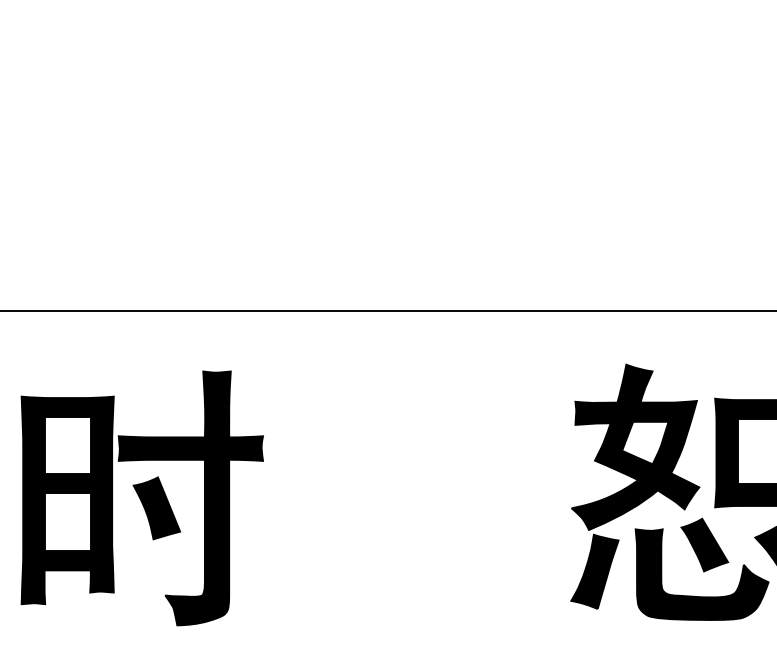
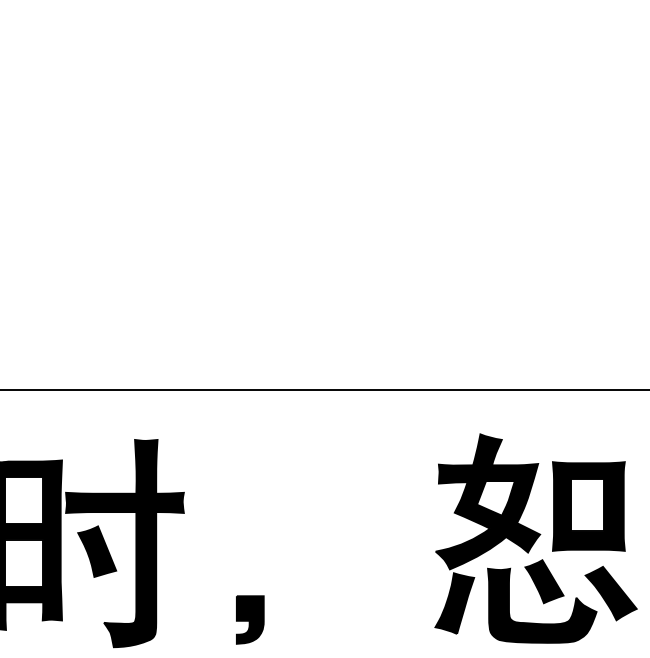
part: (344, 591) -> (250, 619), added

